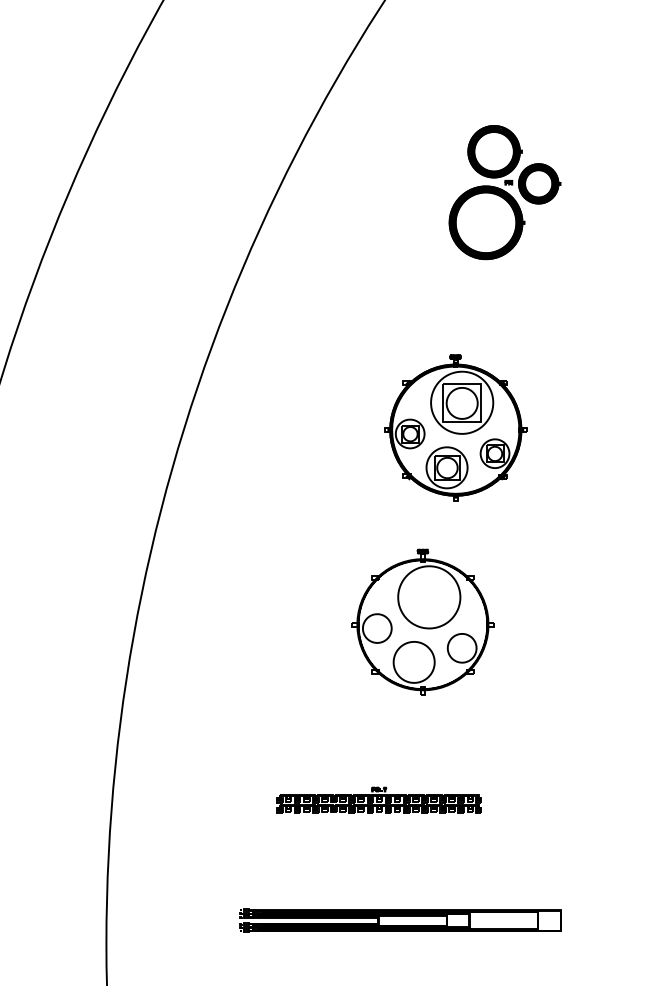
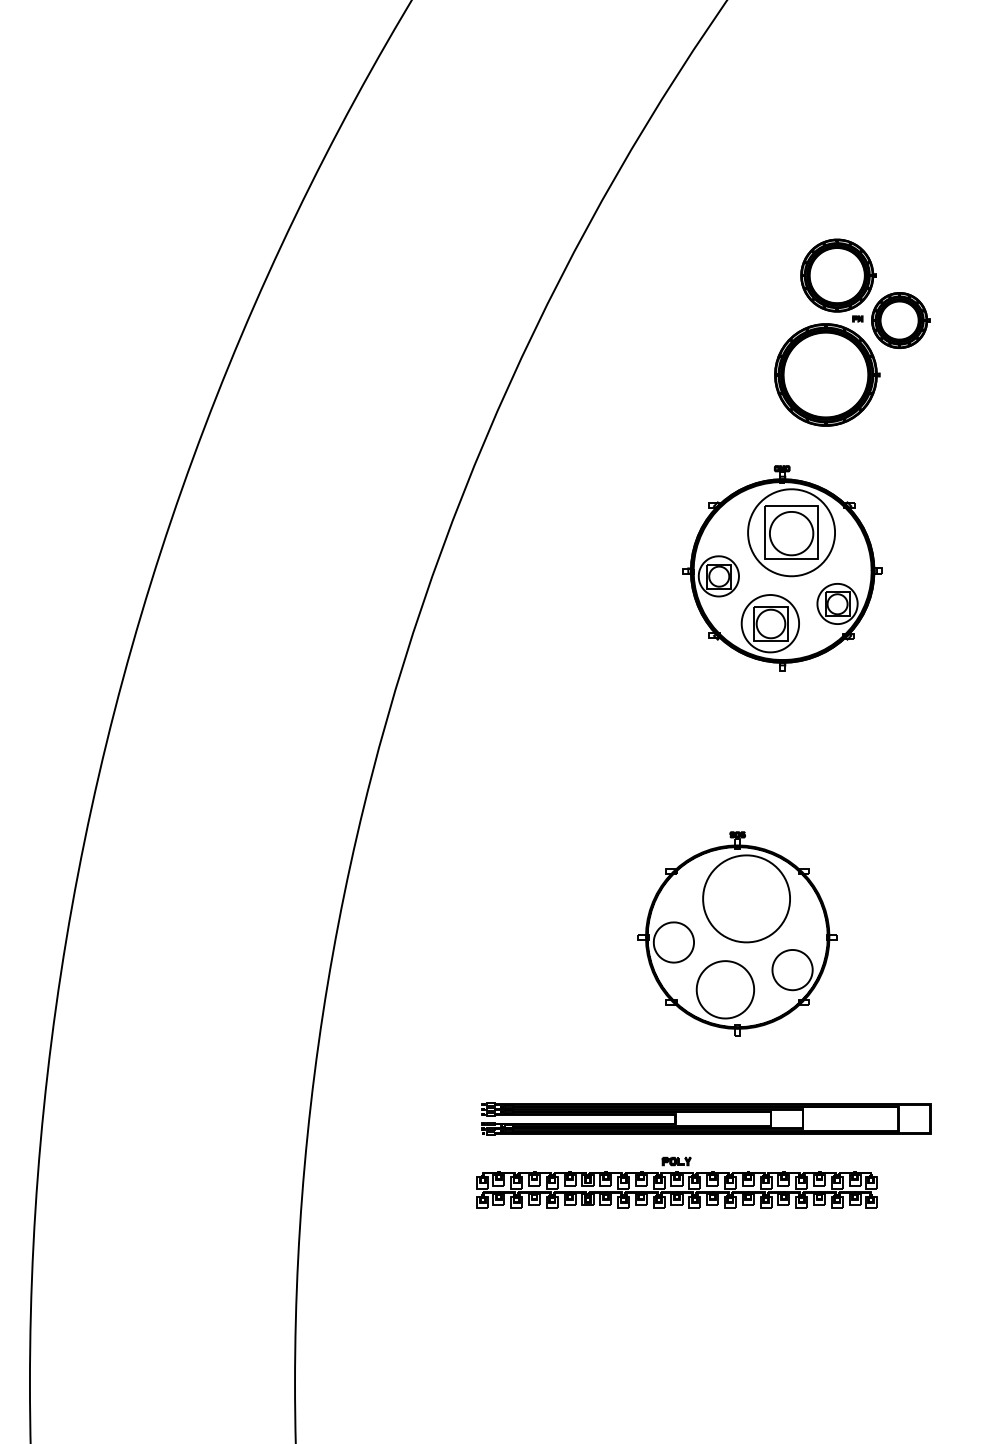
part: (455, 428) -> (782, 568), moved
part: (379, 800) -> (676, 1182), size x1.4
part: (400, 920) -> (706, 1118), moved

